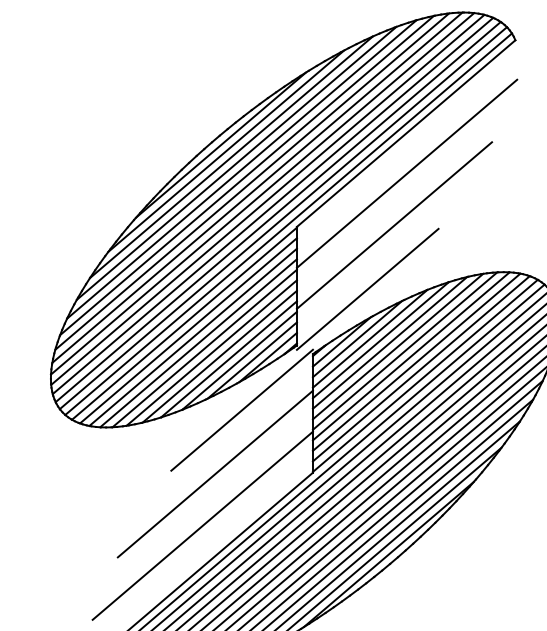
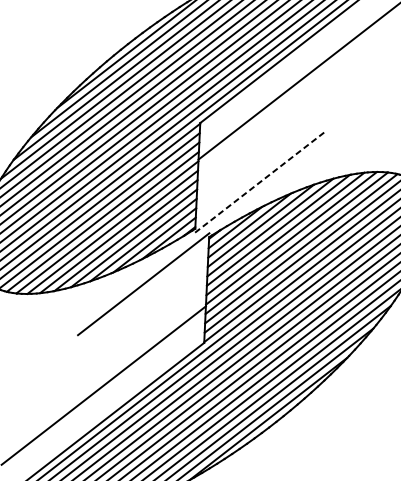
line: (394, 225) -> (287, 125), removed
line: (368, 289) -> (261, 181), solid -> dashed
line: (214, 473) -> (116, 339), removed

